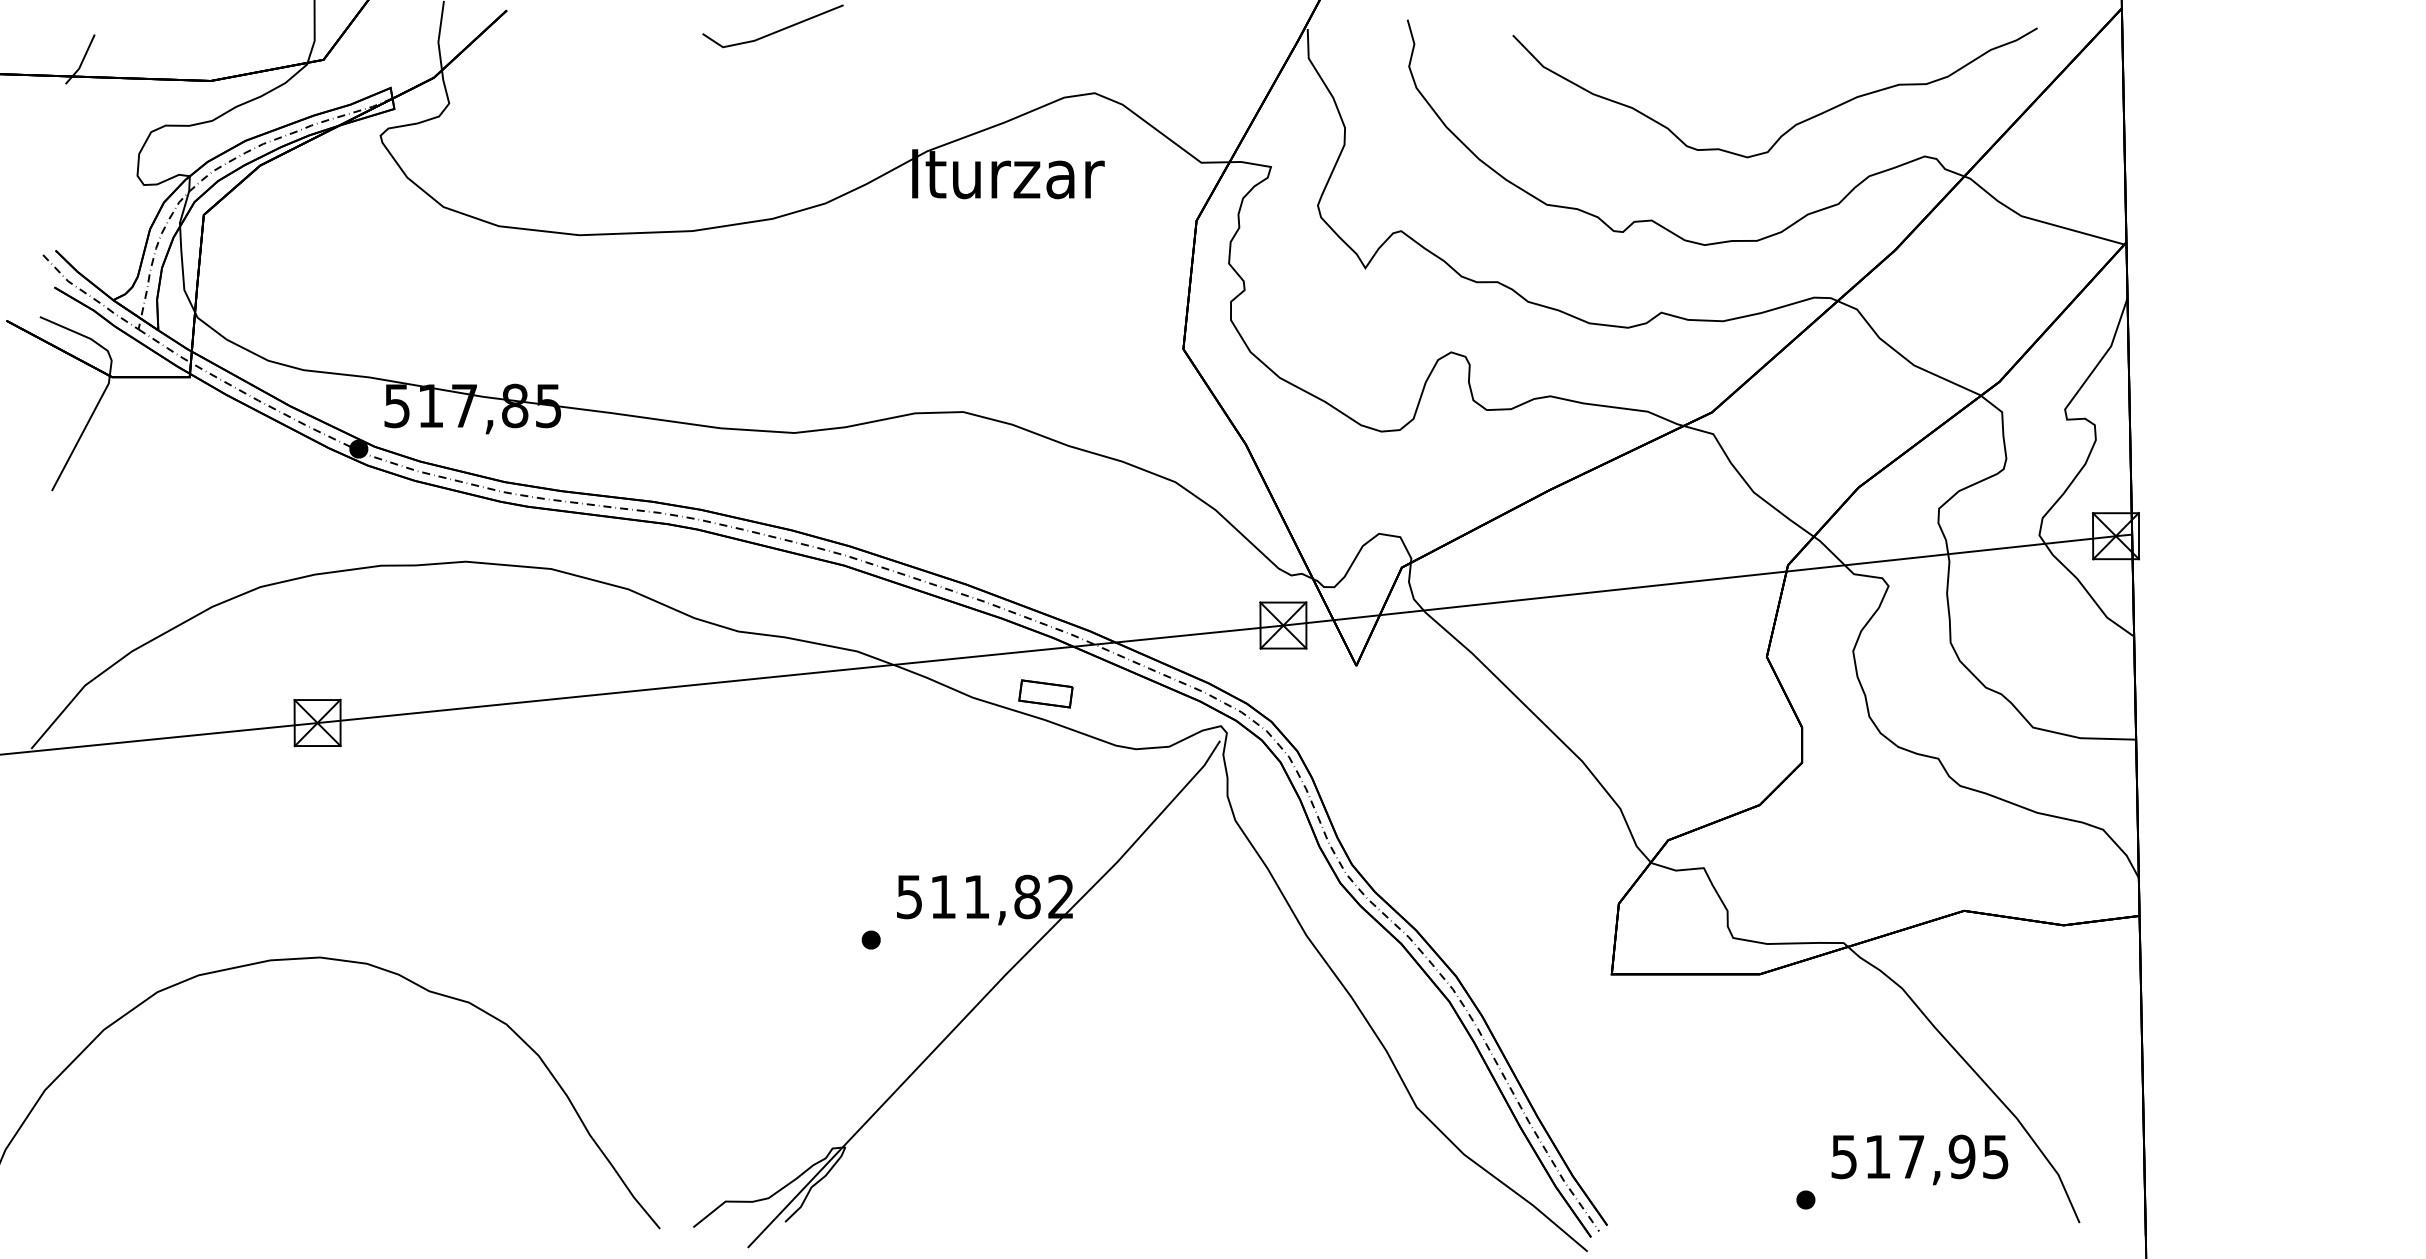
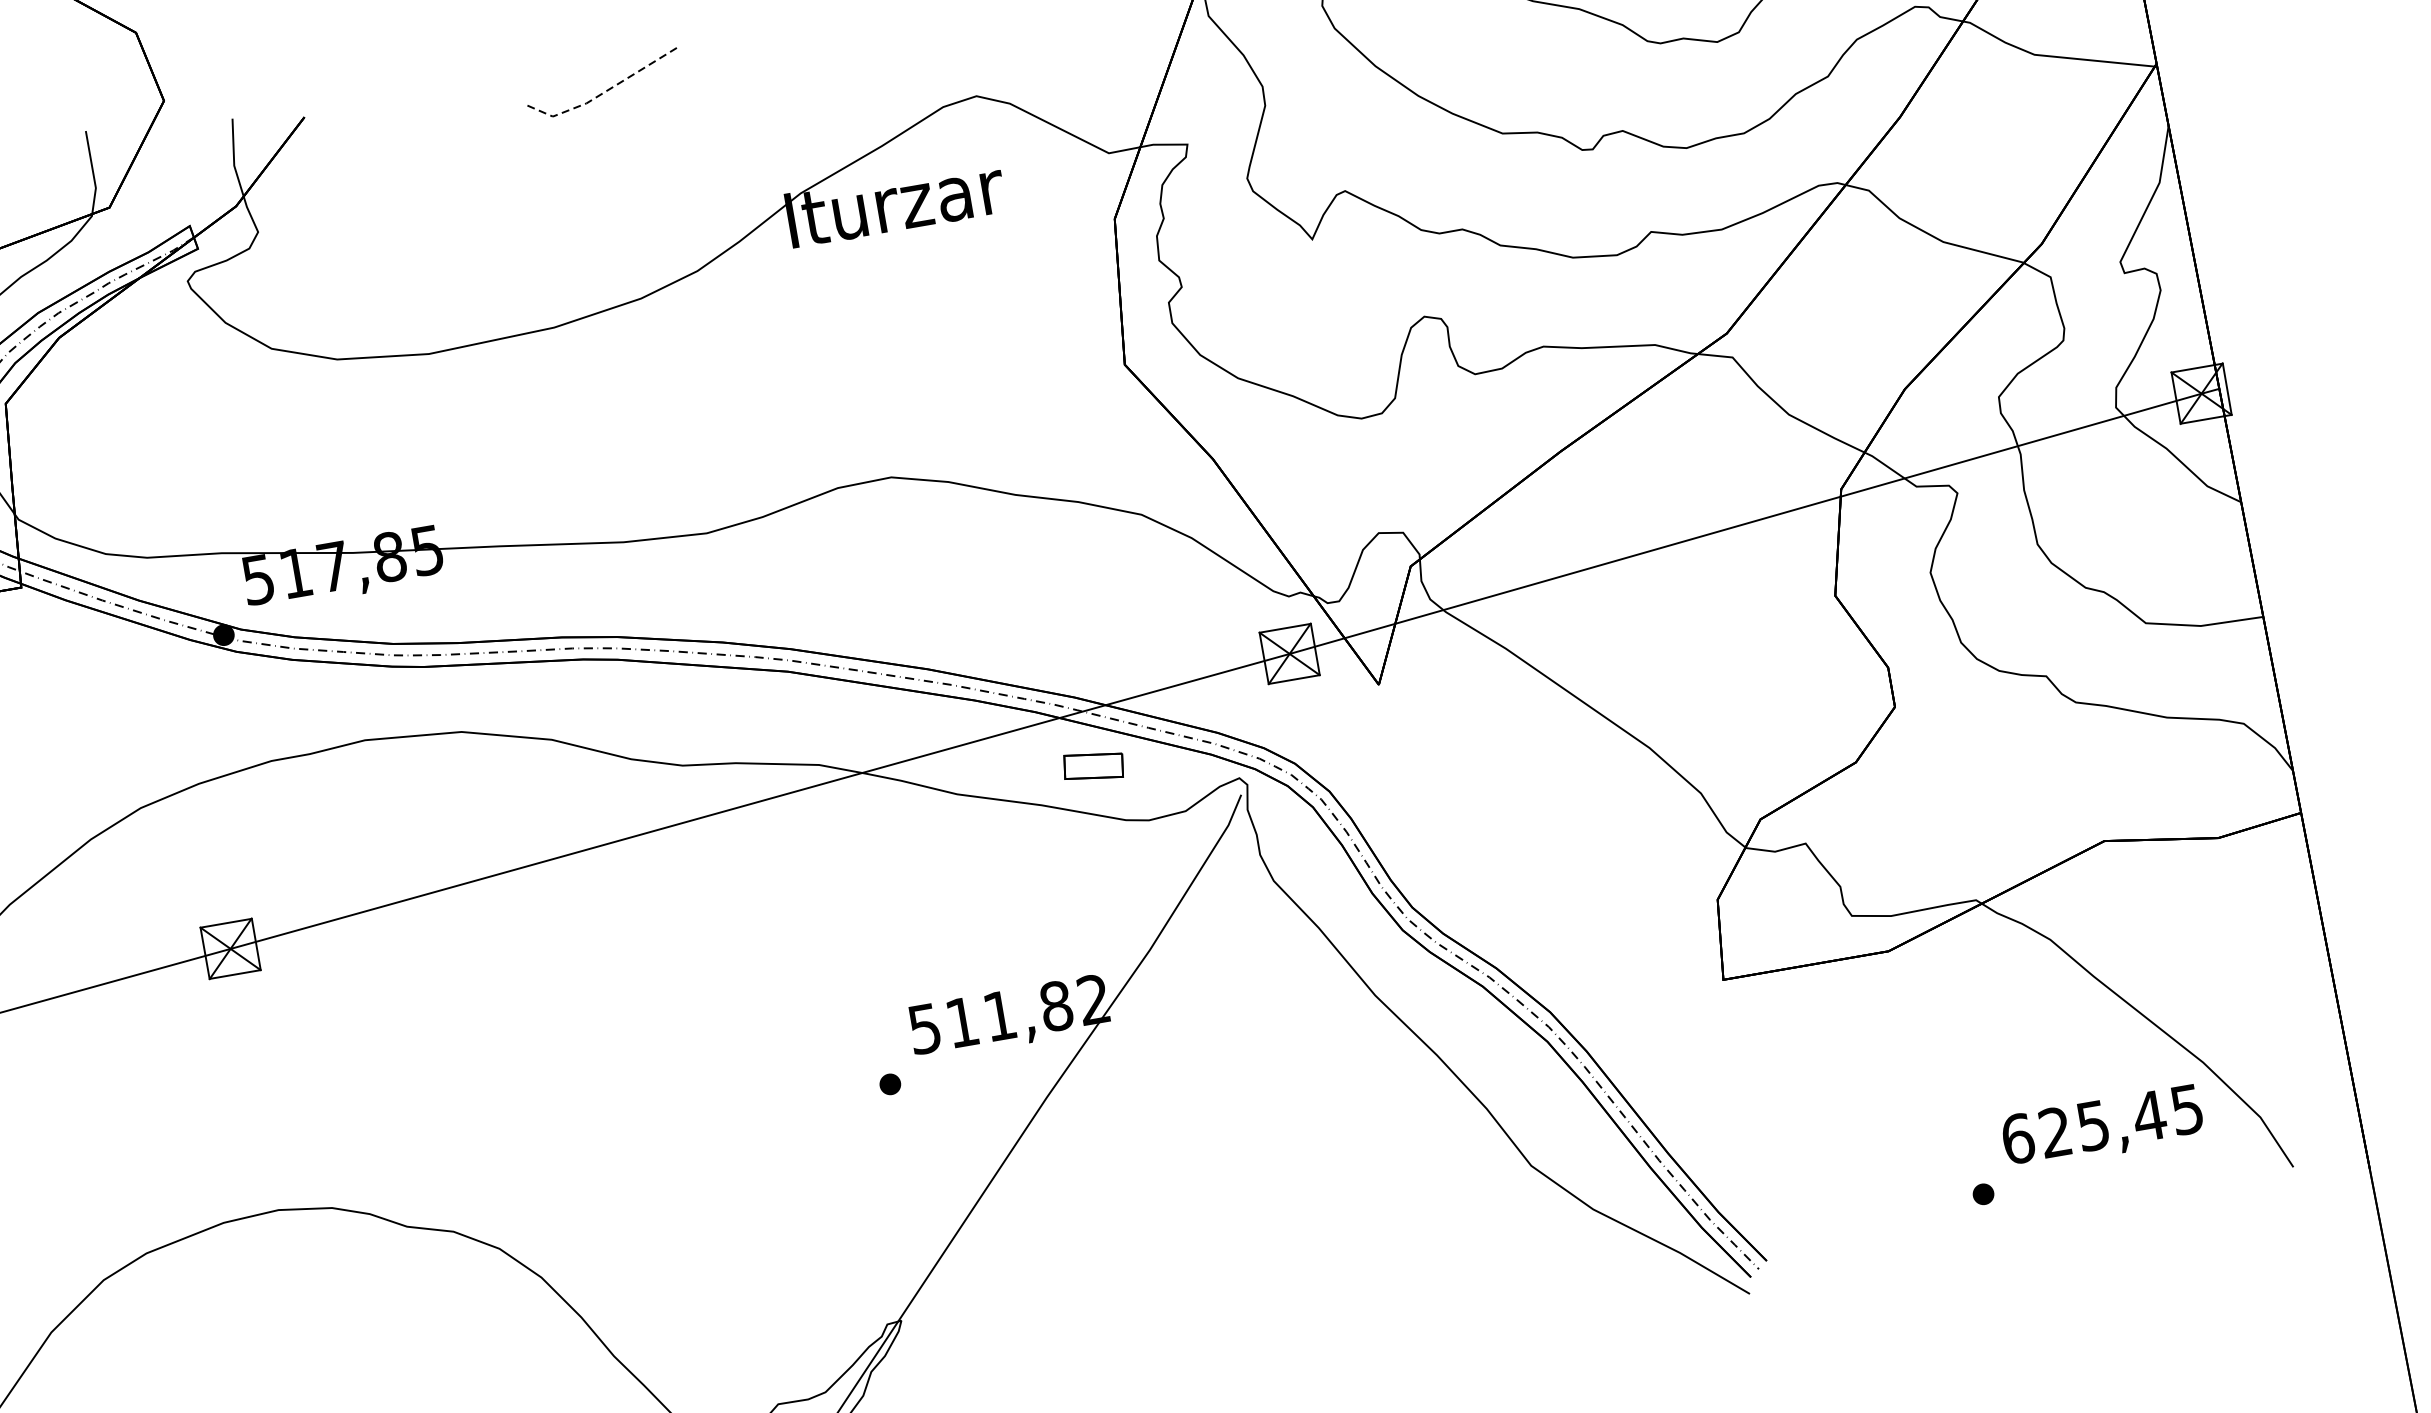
line: (771, 33) -> (604, 91), solid -> dashed
part: (1045, 693) -> (1093, 765), moved
text: (1903, 1156) -> (2084, 1126), 517,95 -> 625,45

